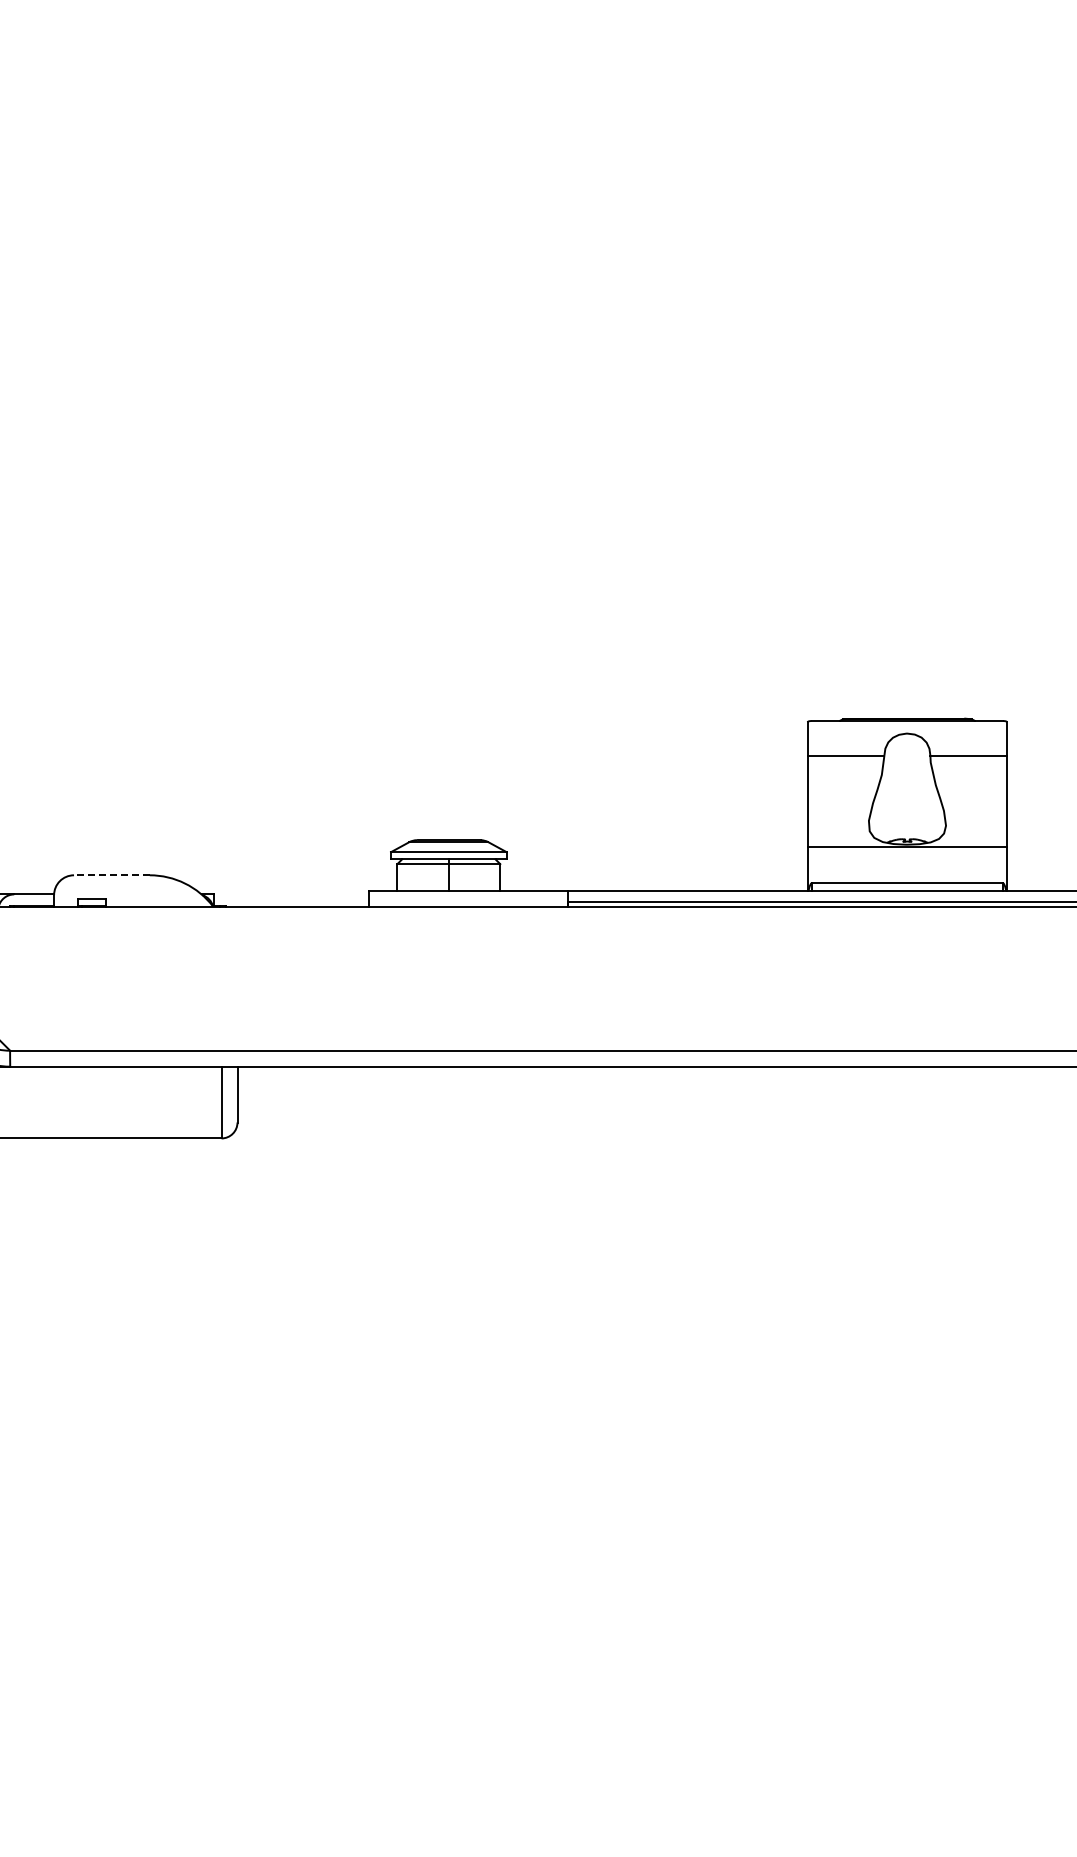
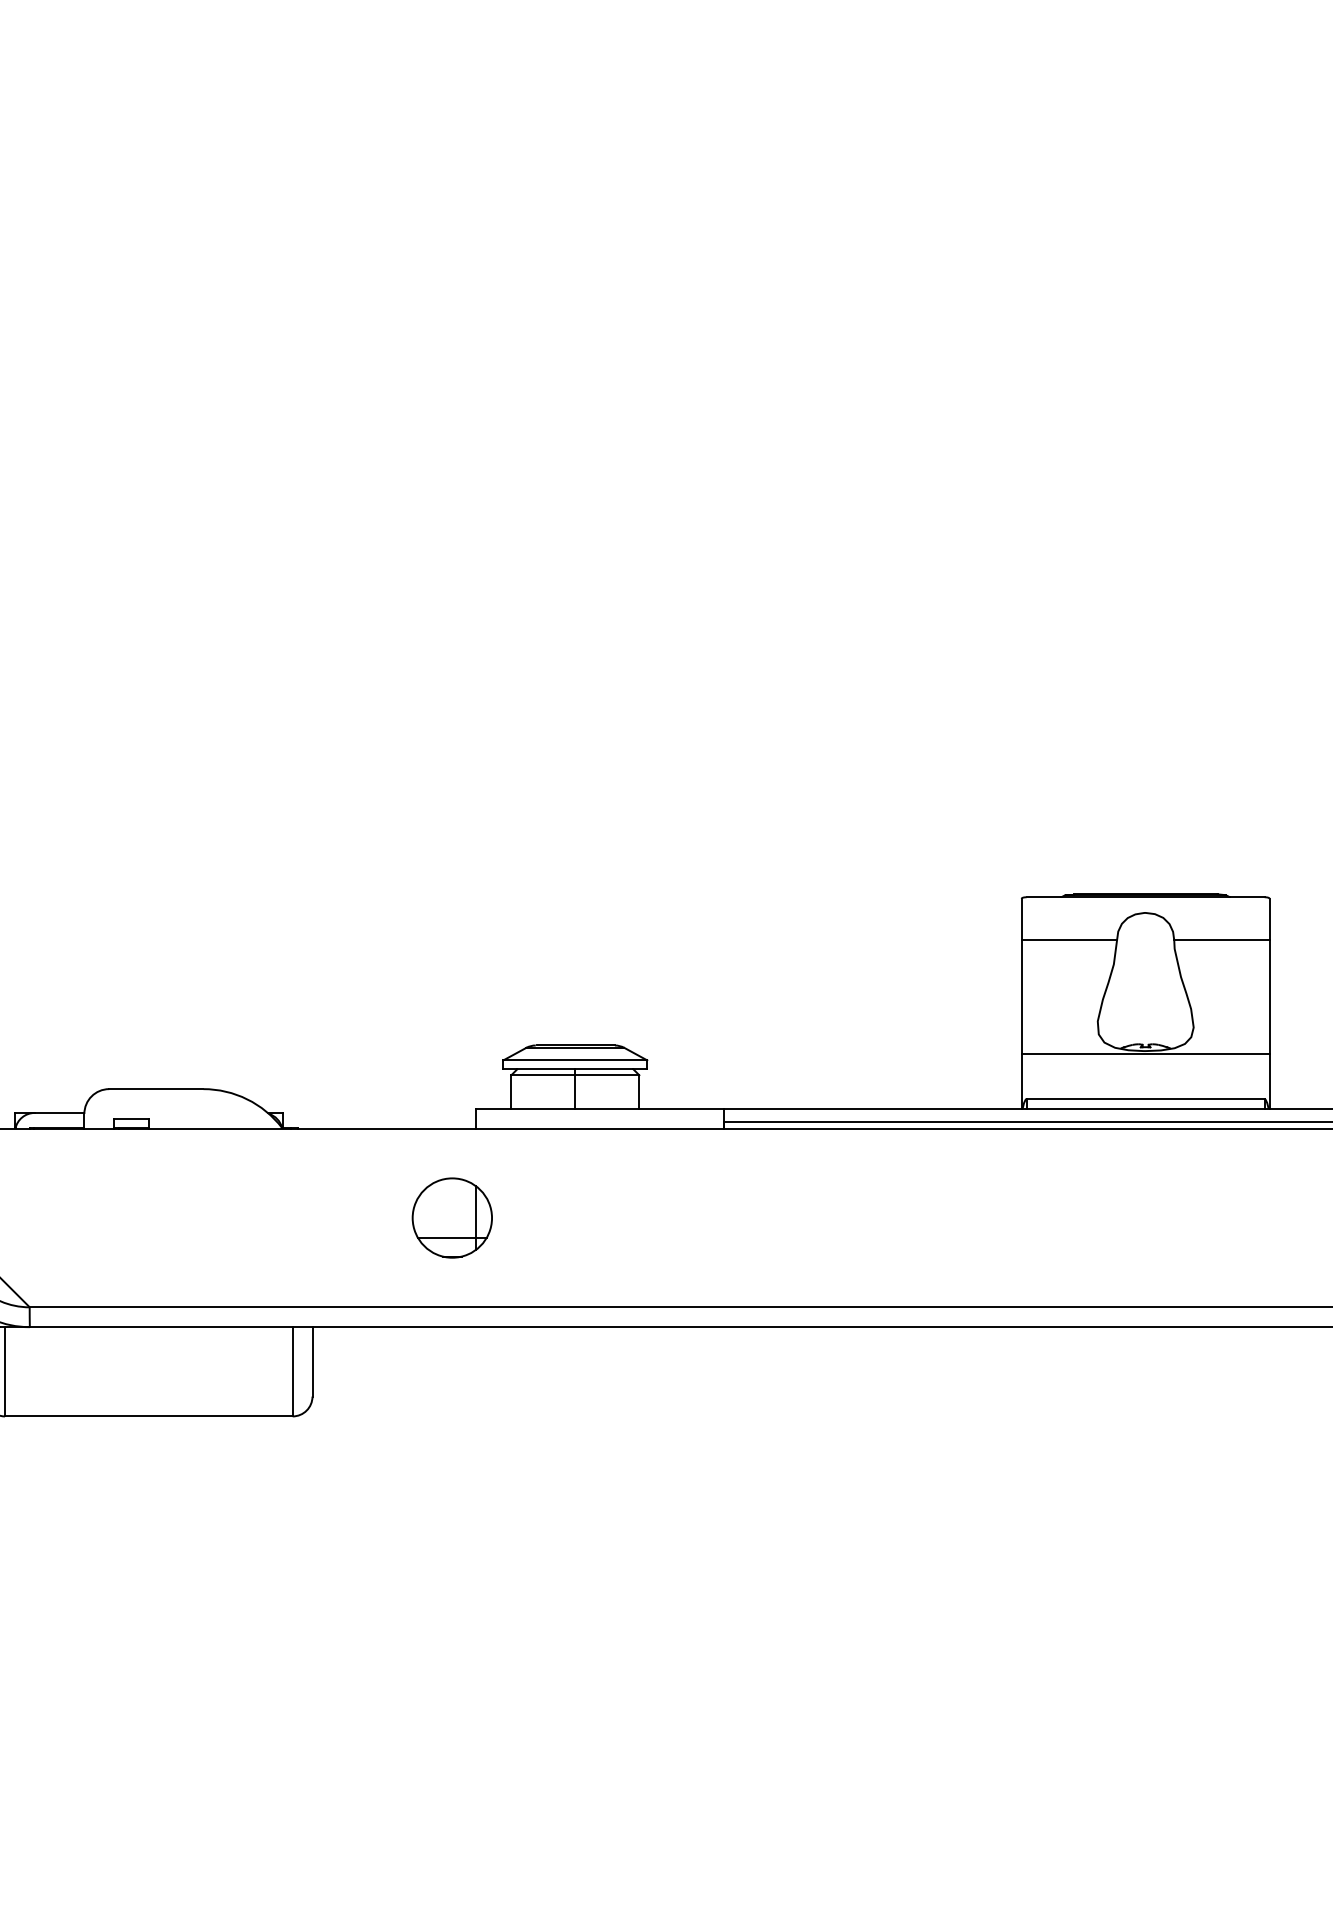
line: (111, 875) -> (155, 1089), dashed -> solid
part: (349, 978) -> (451, 1217), added

